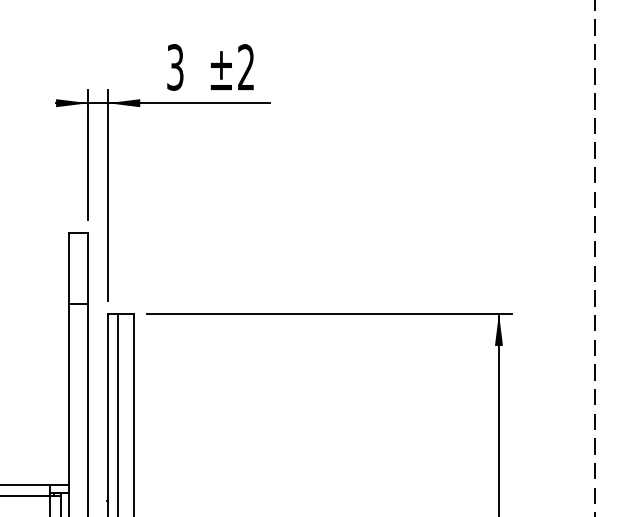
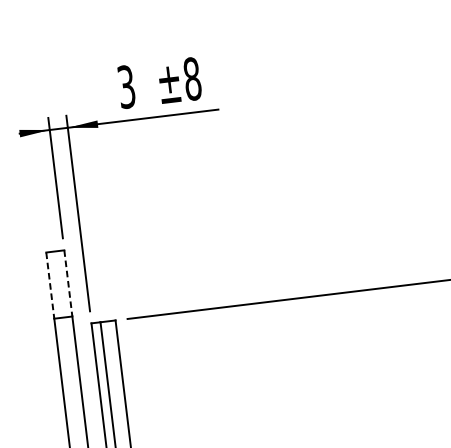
text: (246, 67) -> (192, 79), ±2 -> ±8
line: (69, 268) -> (50, 285), solid -> dashed
line: (88, 268) -> (68, 283), solid -> dashed

